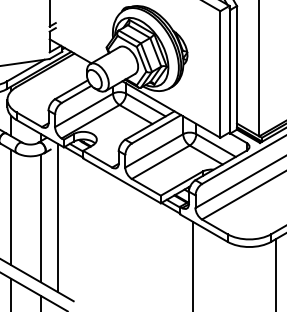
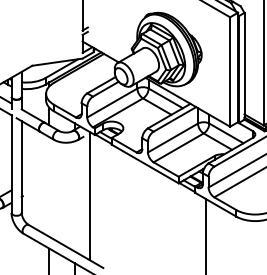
line: (11, 206) -> (49, 186), removed
line: (40, 218) -> (74, 196), removed

